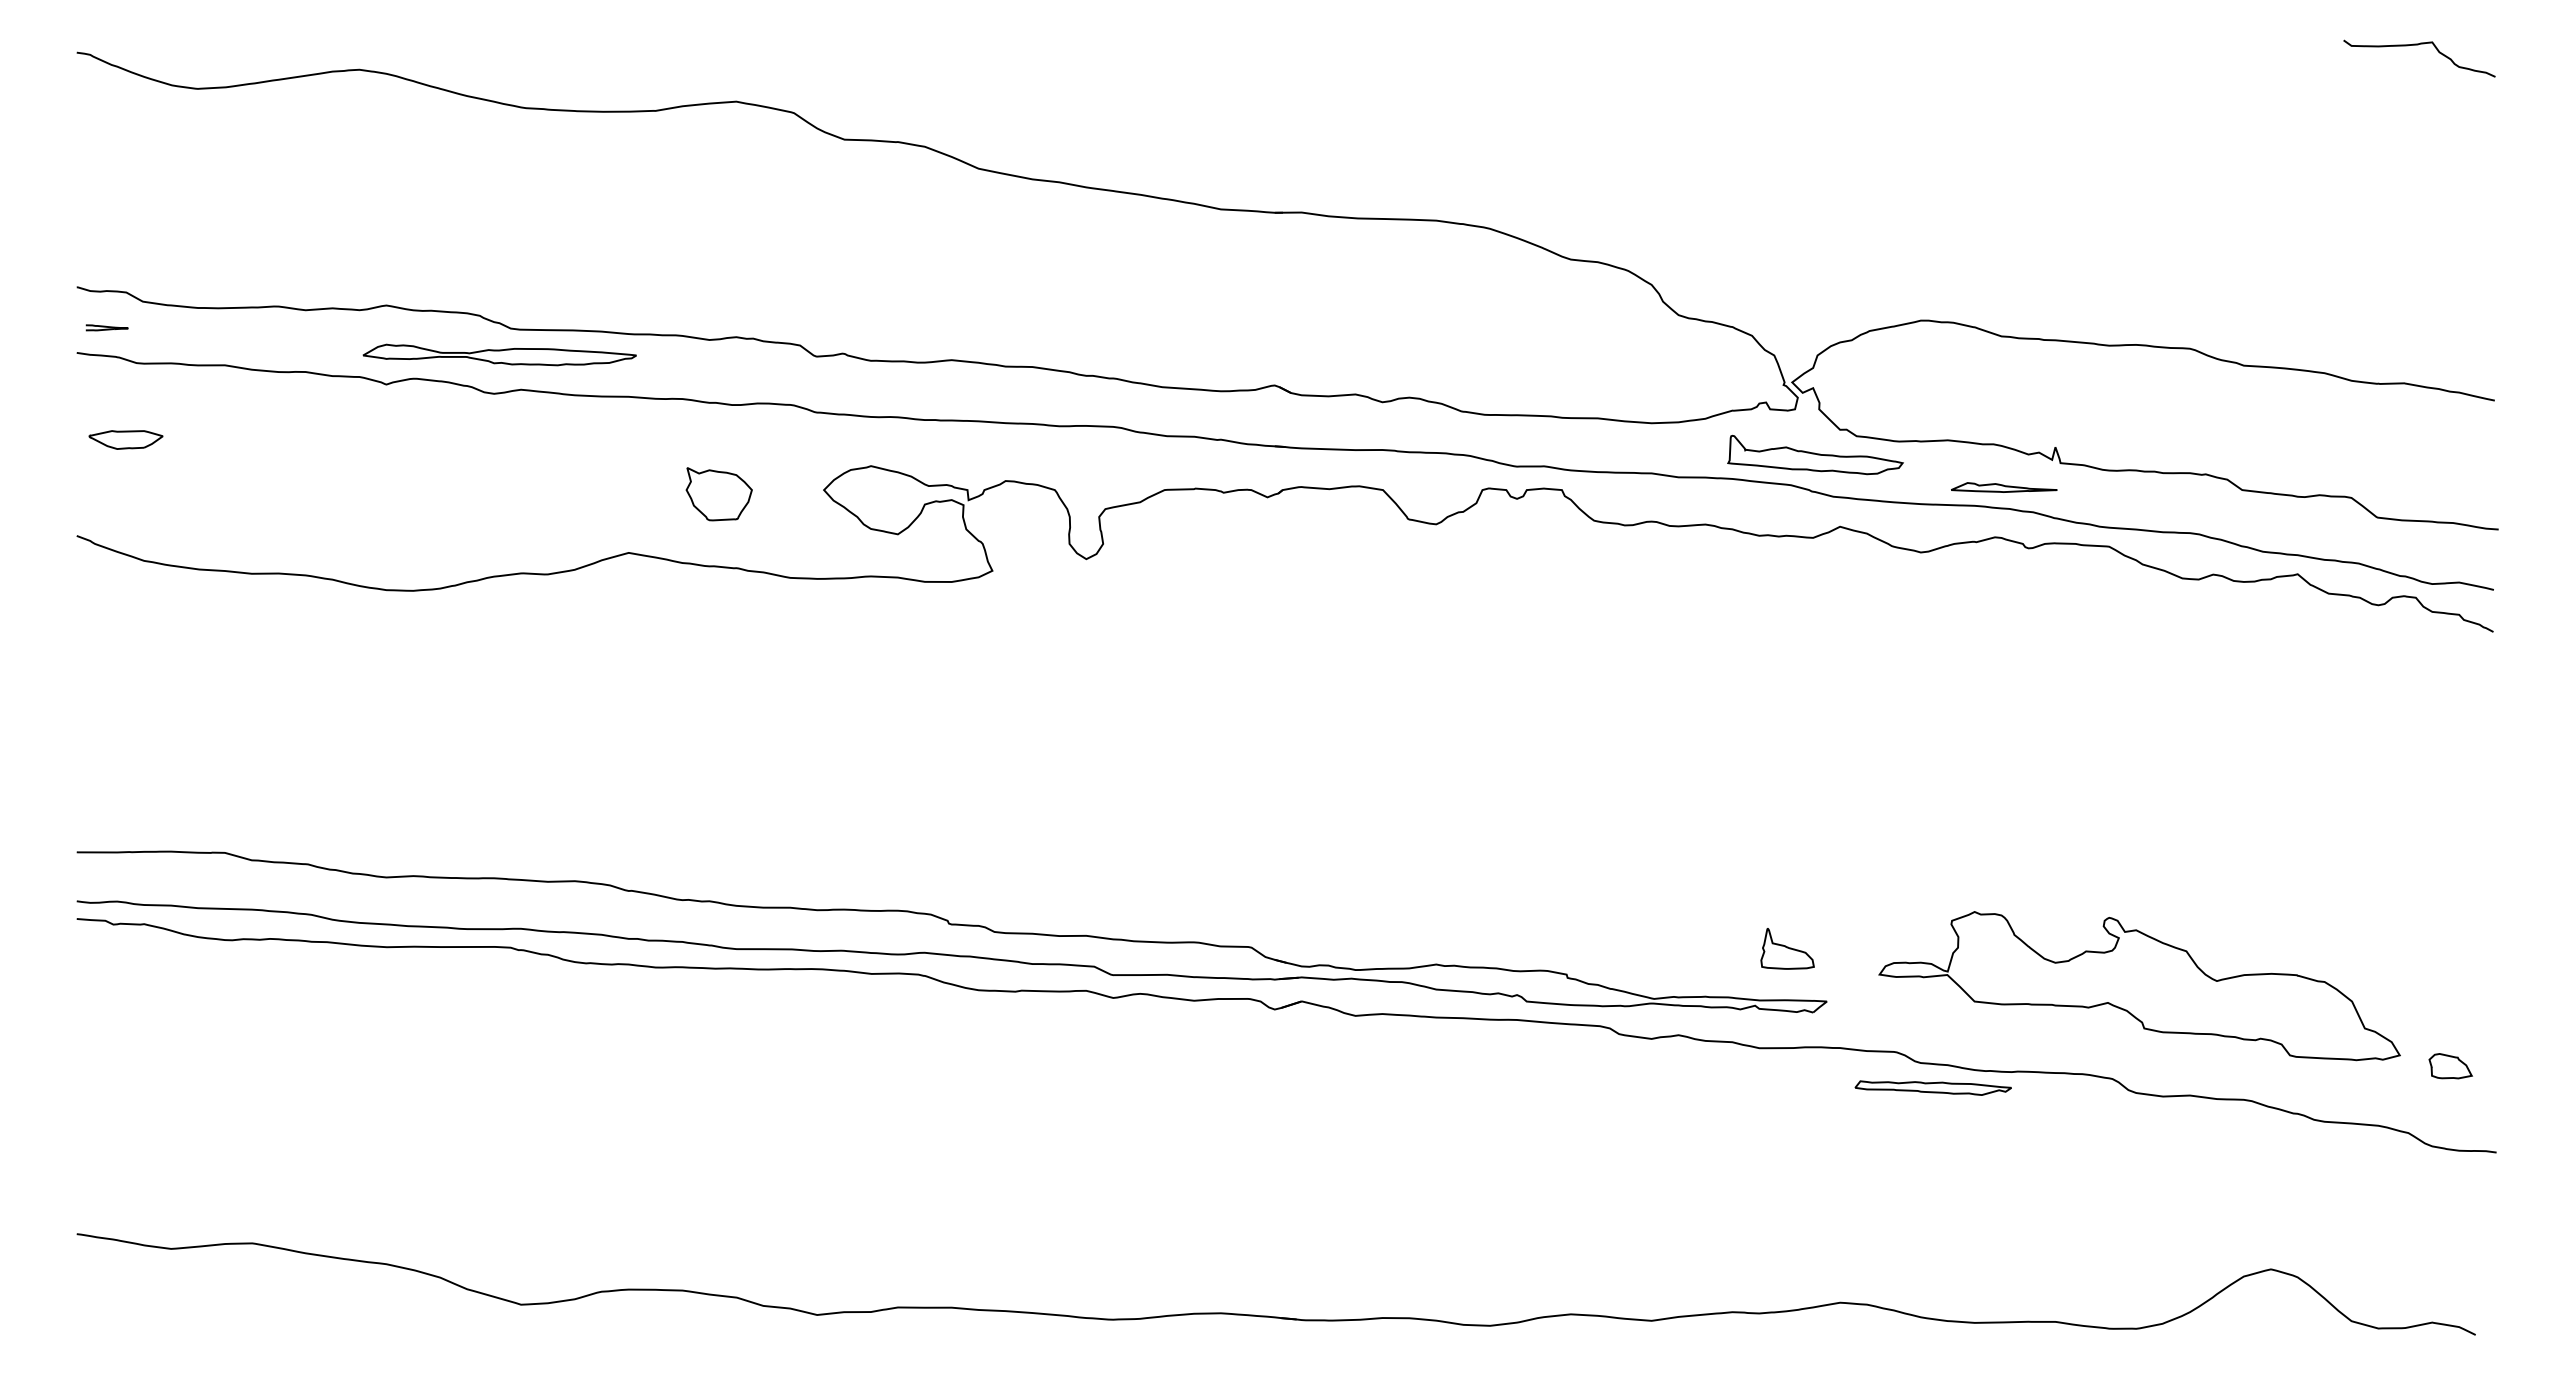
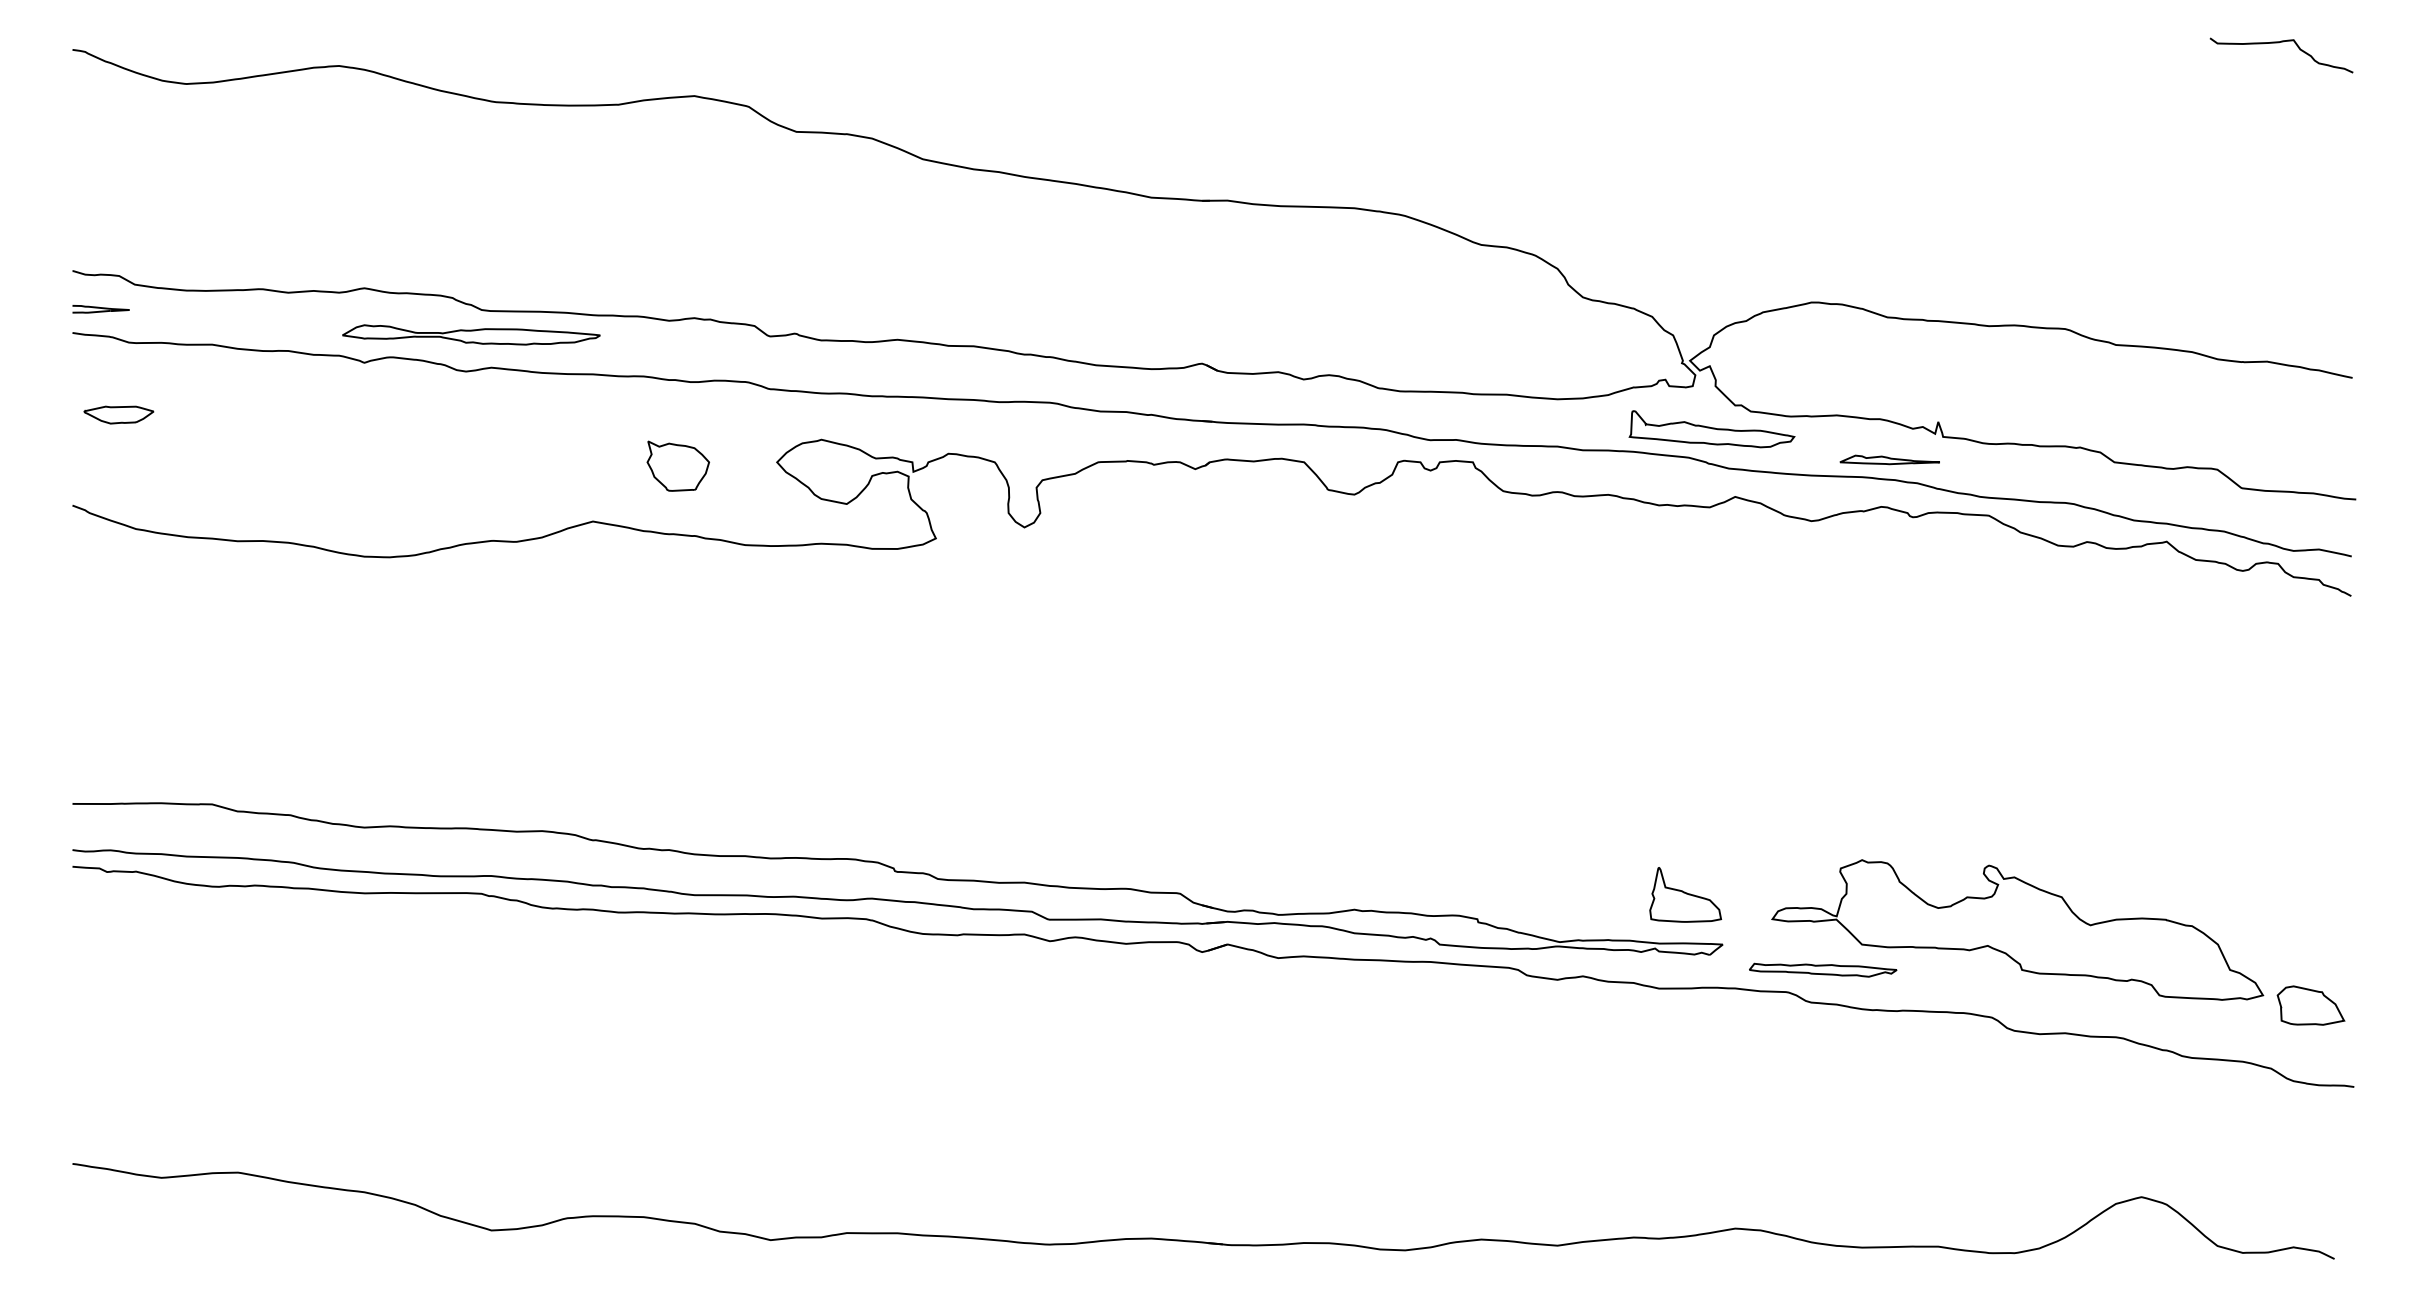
part: (106, 328) -> (100, 309), size x1.43
part: (1787, 948) -> (1685, 894), size x1.43
part: (2450, 1066) -> (2310, 1005), size x1.67
part: (1933, 1087) -> (1823, 969), moved

